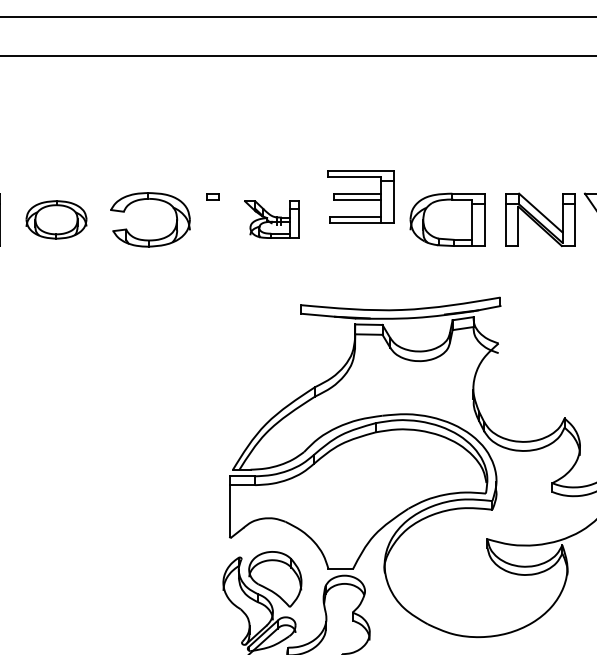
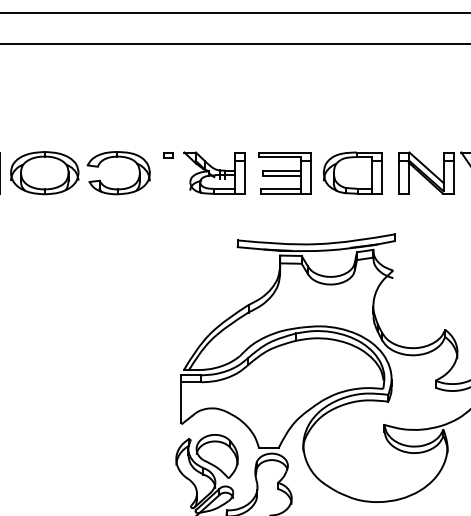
part: (360, 196) -> (284, 172), moved
part: (56, 219) -> (44, 172), size x1.43
part: (271, 219) -> (214, 172), size x1.43

